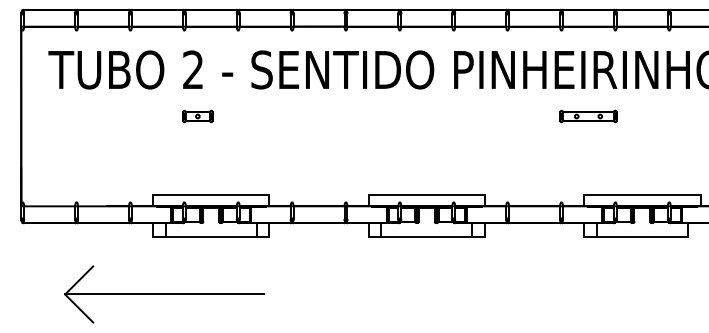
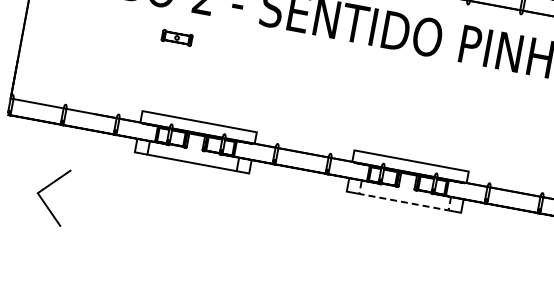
part: (197, 116) -> (176, 37), moved
line: (426, 236) -> (403, 202), solid -> dashed
line: (164, 294) -> (135, 211), removed

